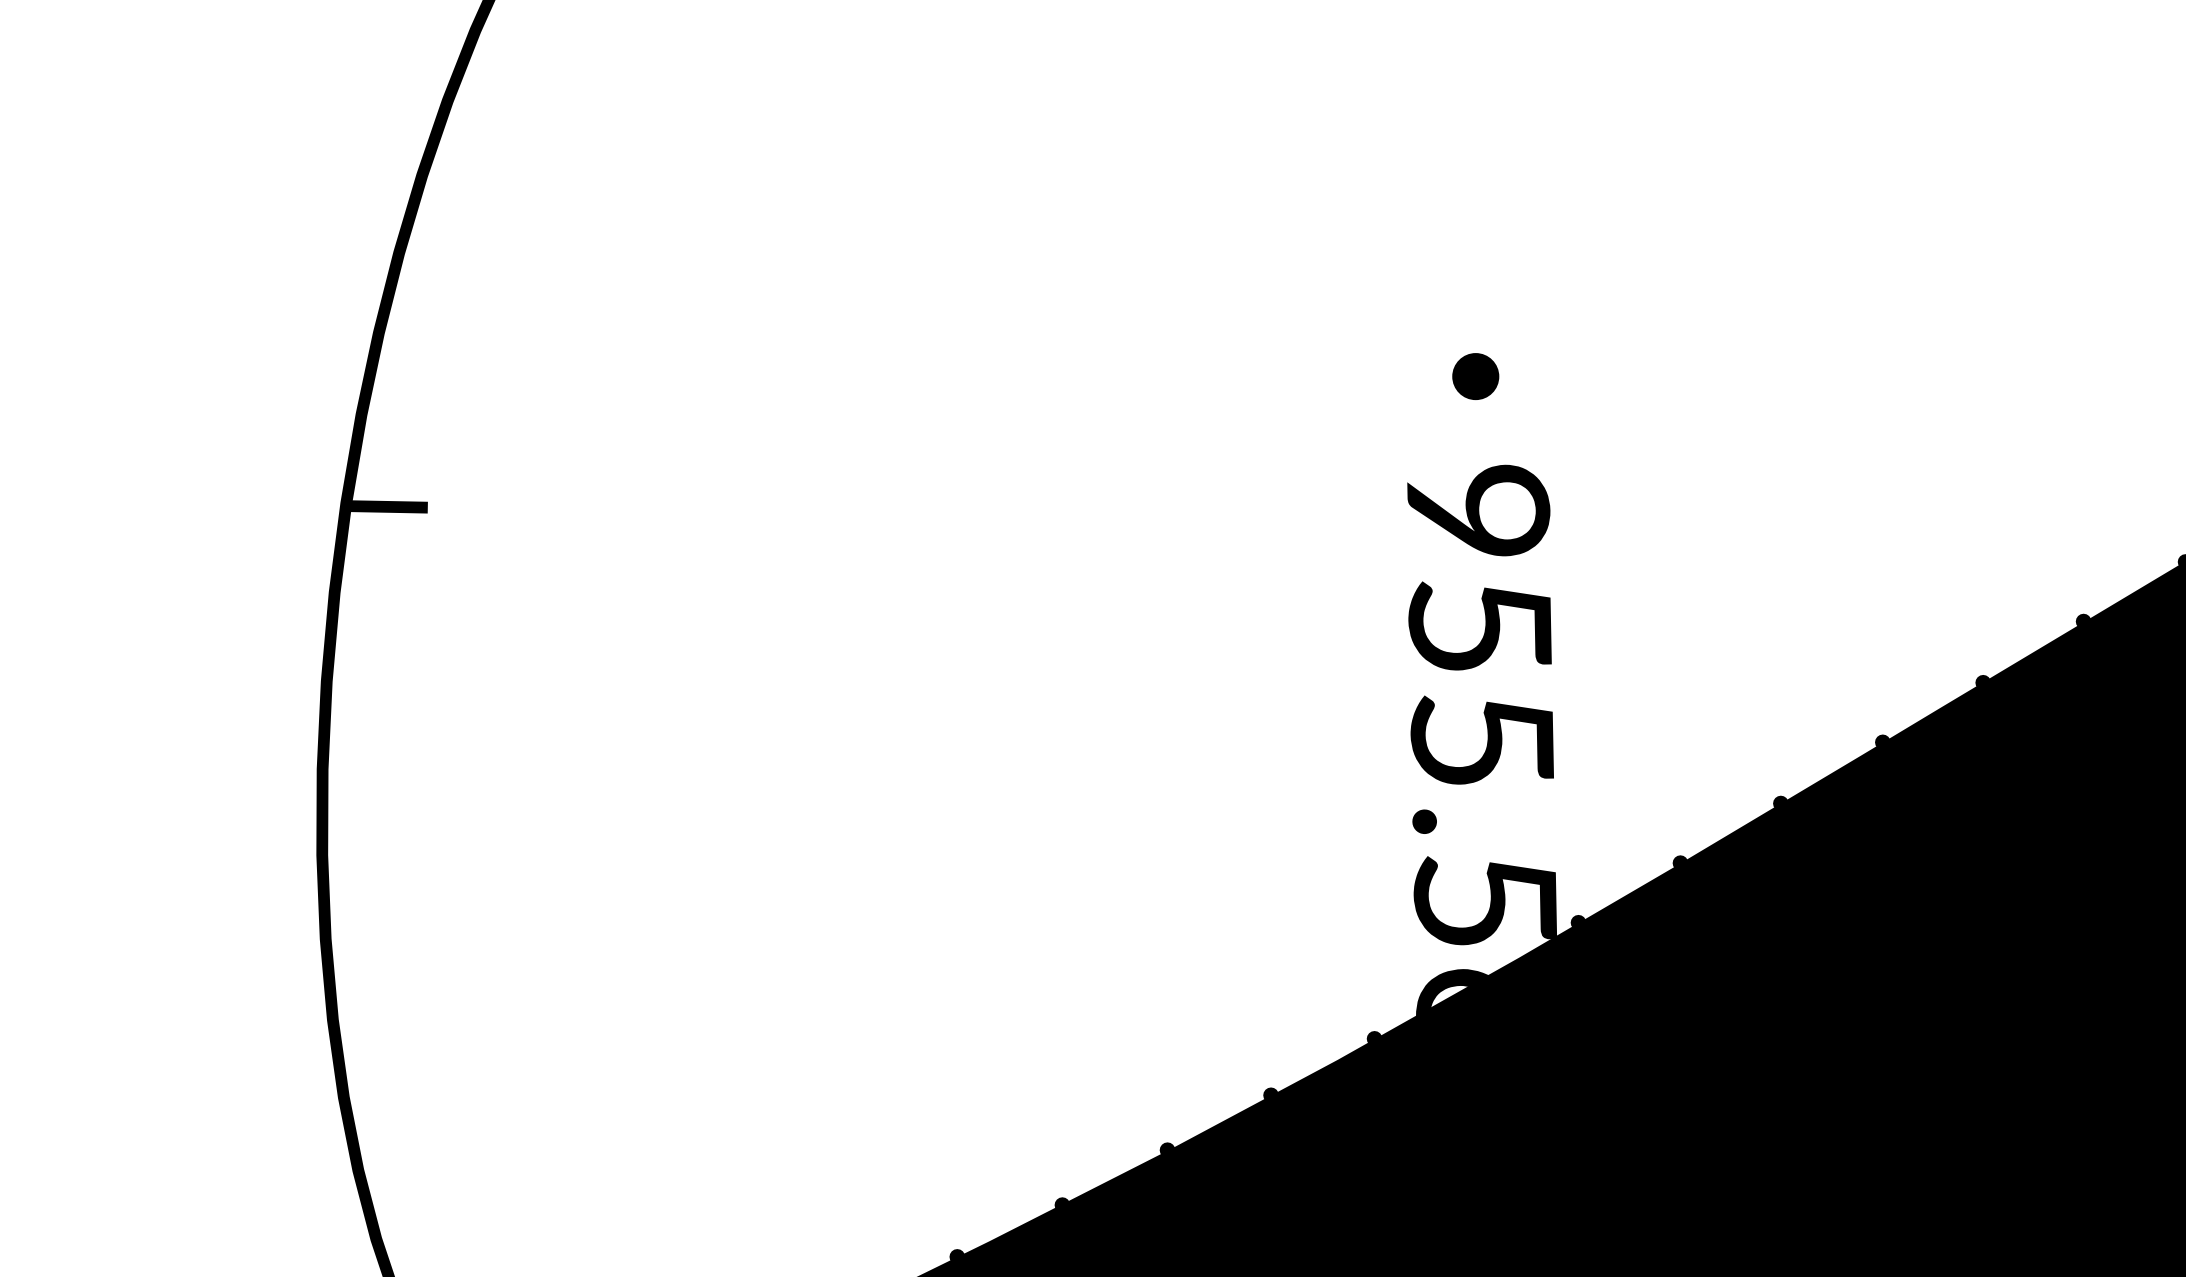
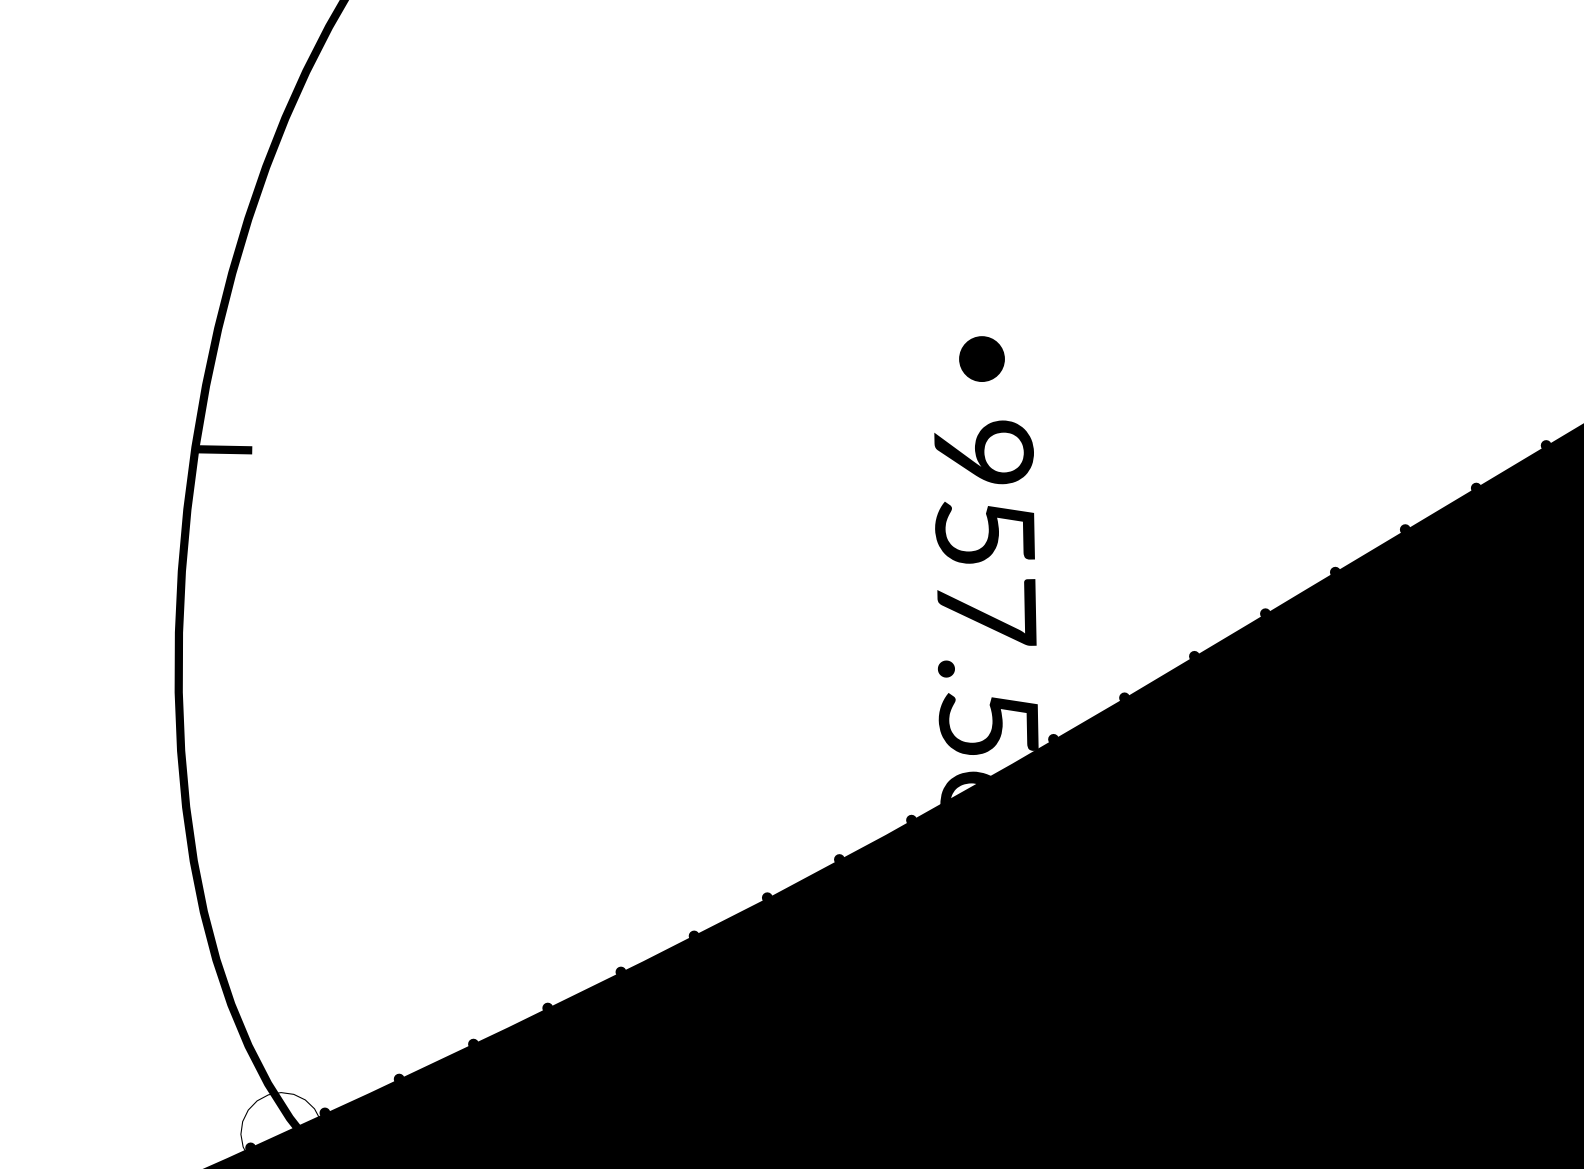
part: (1475, 375) -> (981, 358), size x1.4
text: (1482, 740) -> (986, 612), 955.56 -> 957.56

